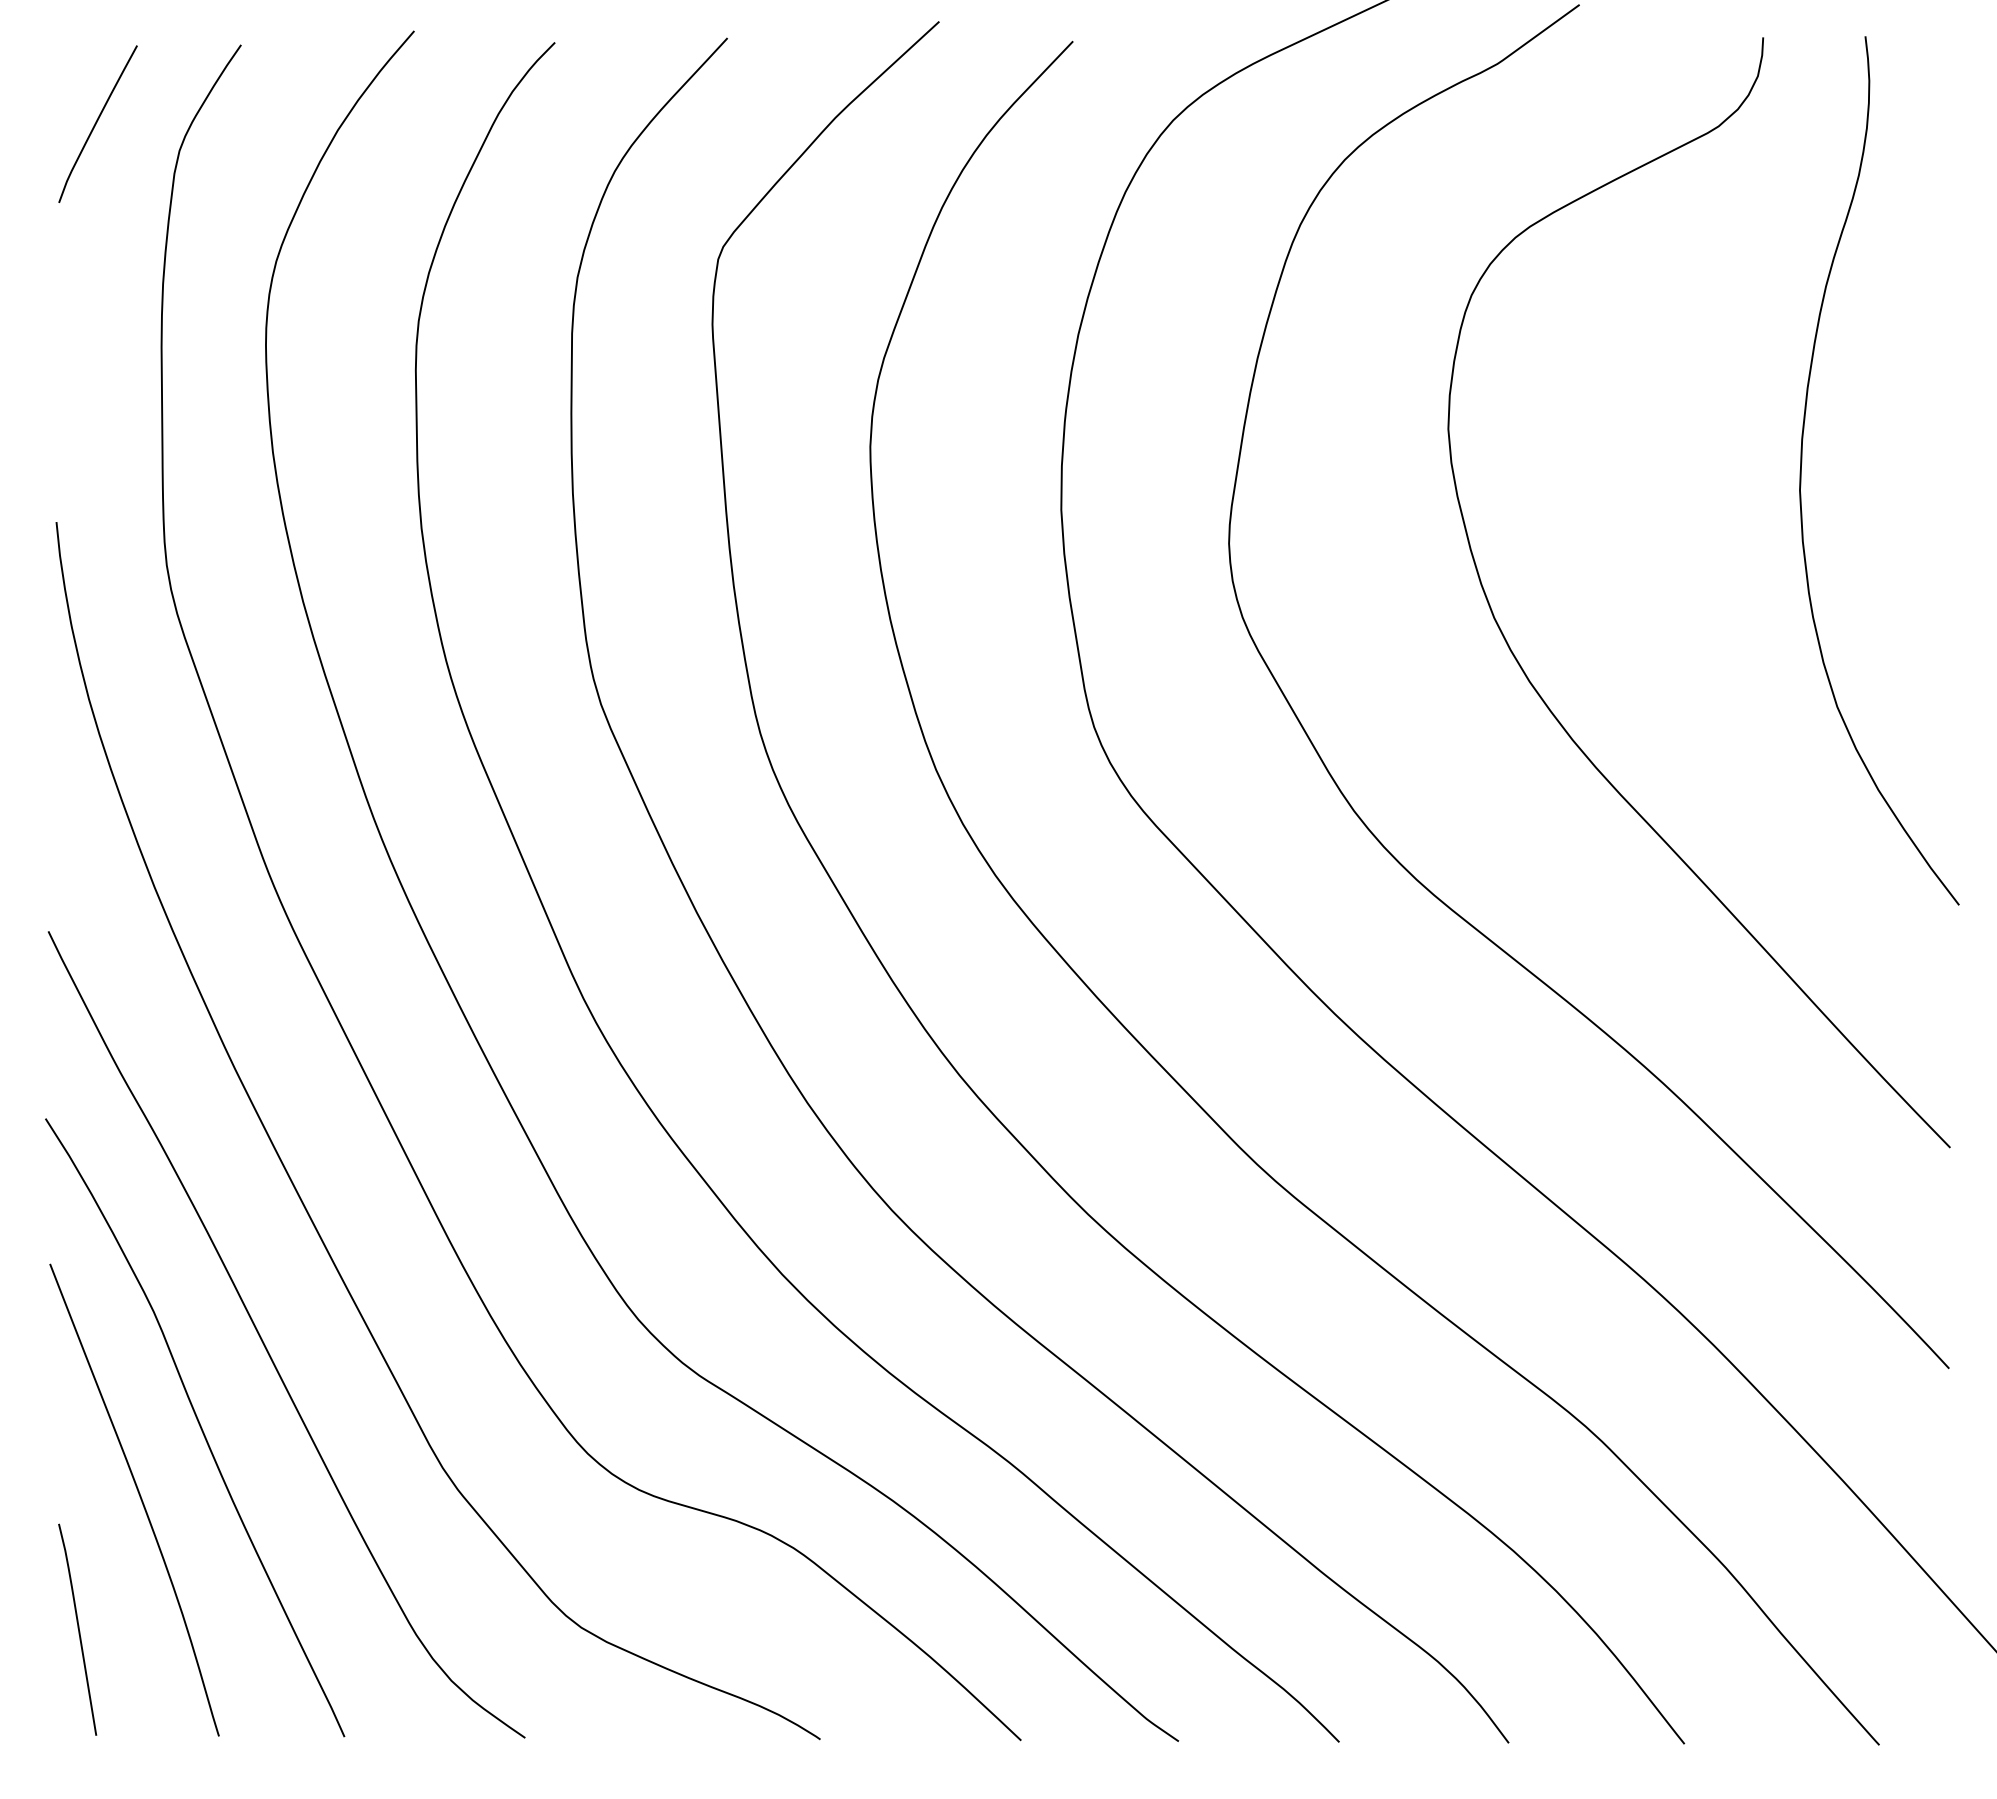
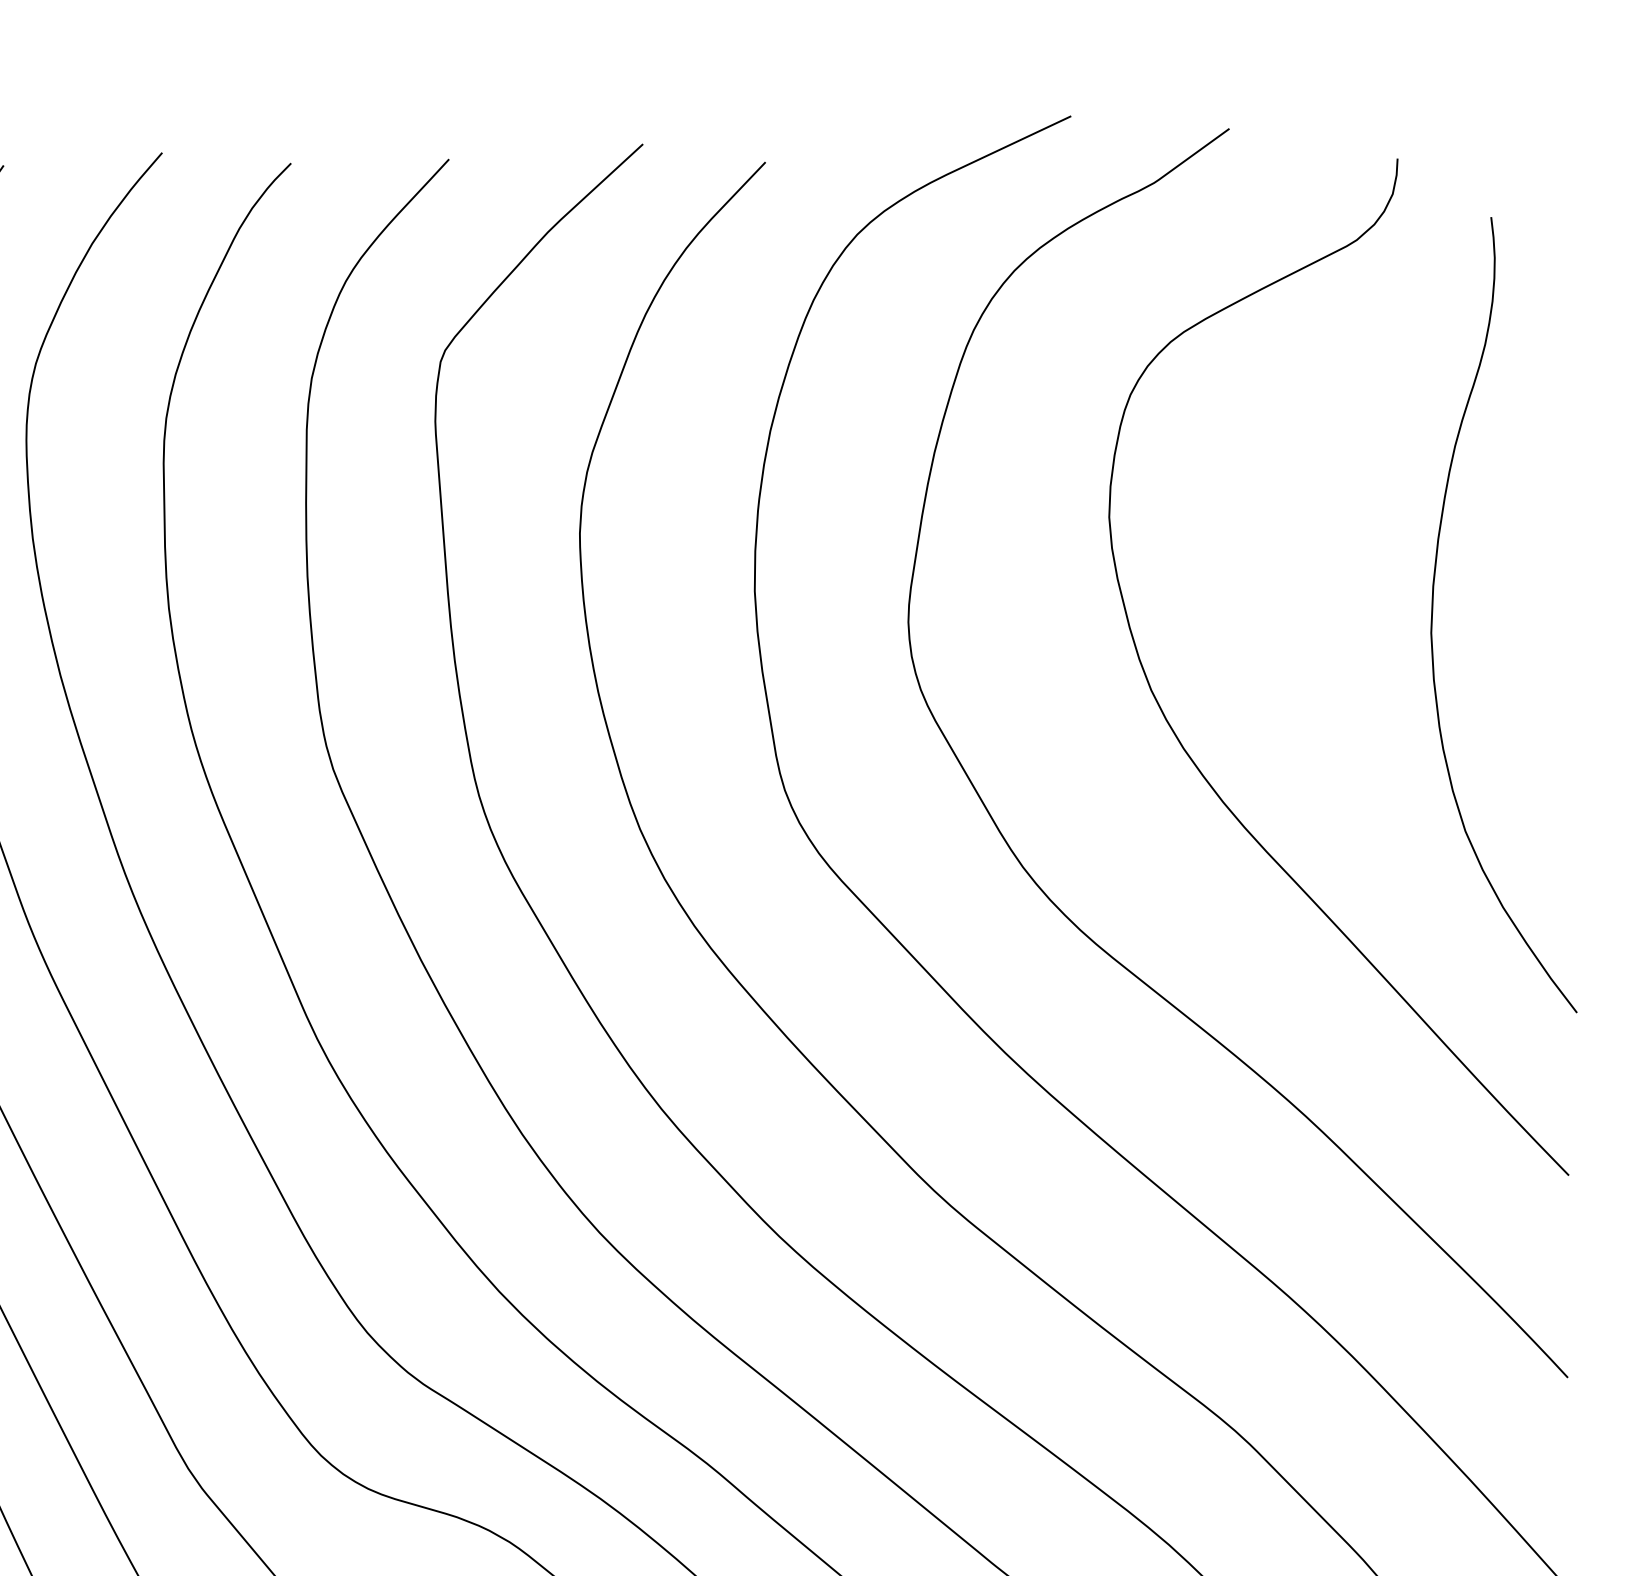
curve: (1802, 462) -> (1433, 607), moved

